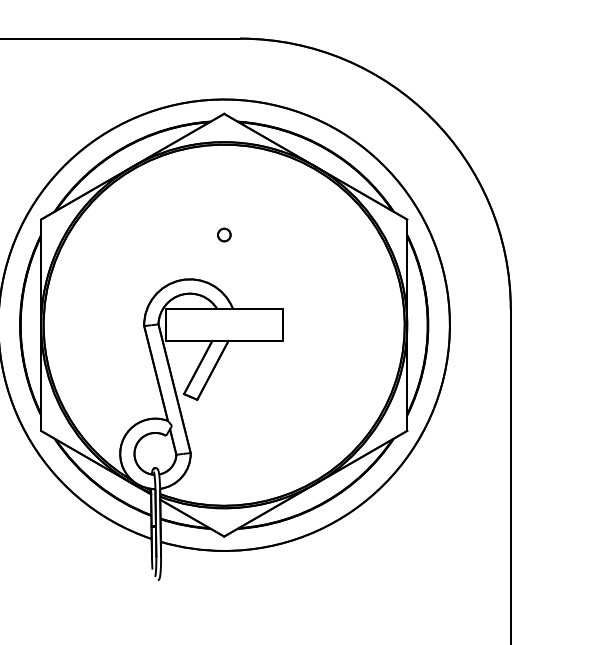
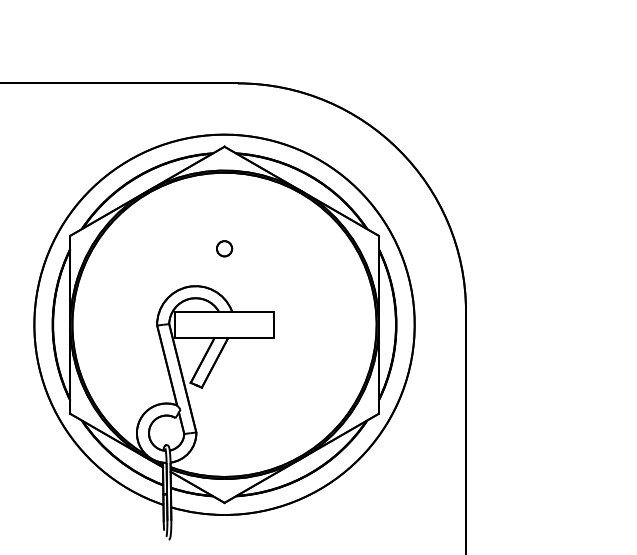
circle: (224, 234) -> (224, 248), size x1.43

